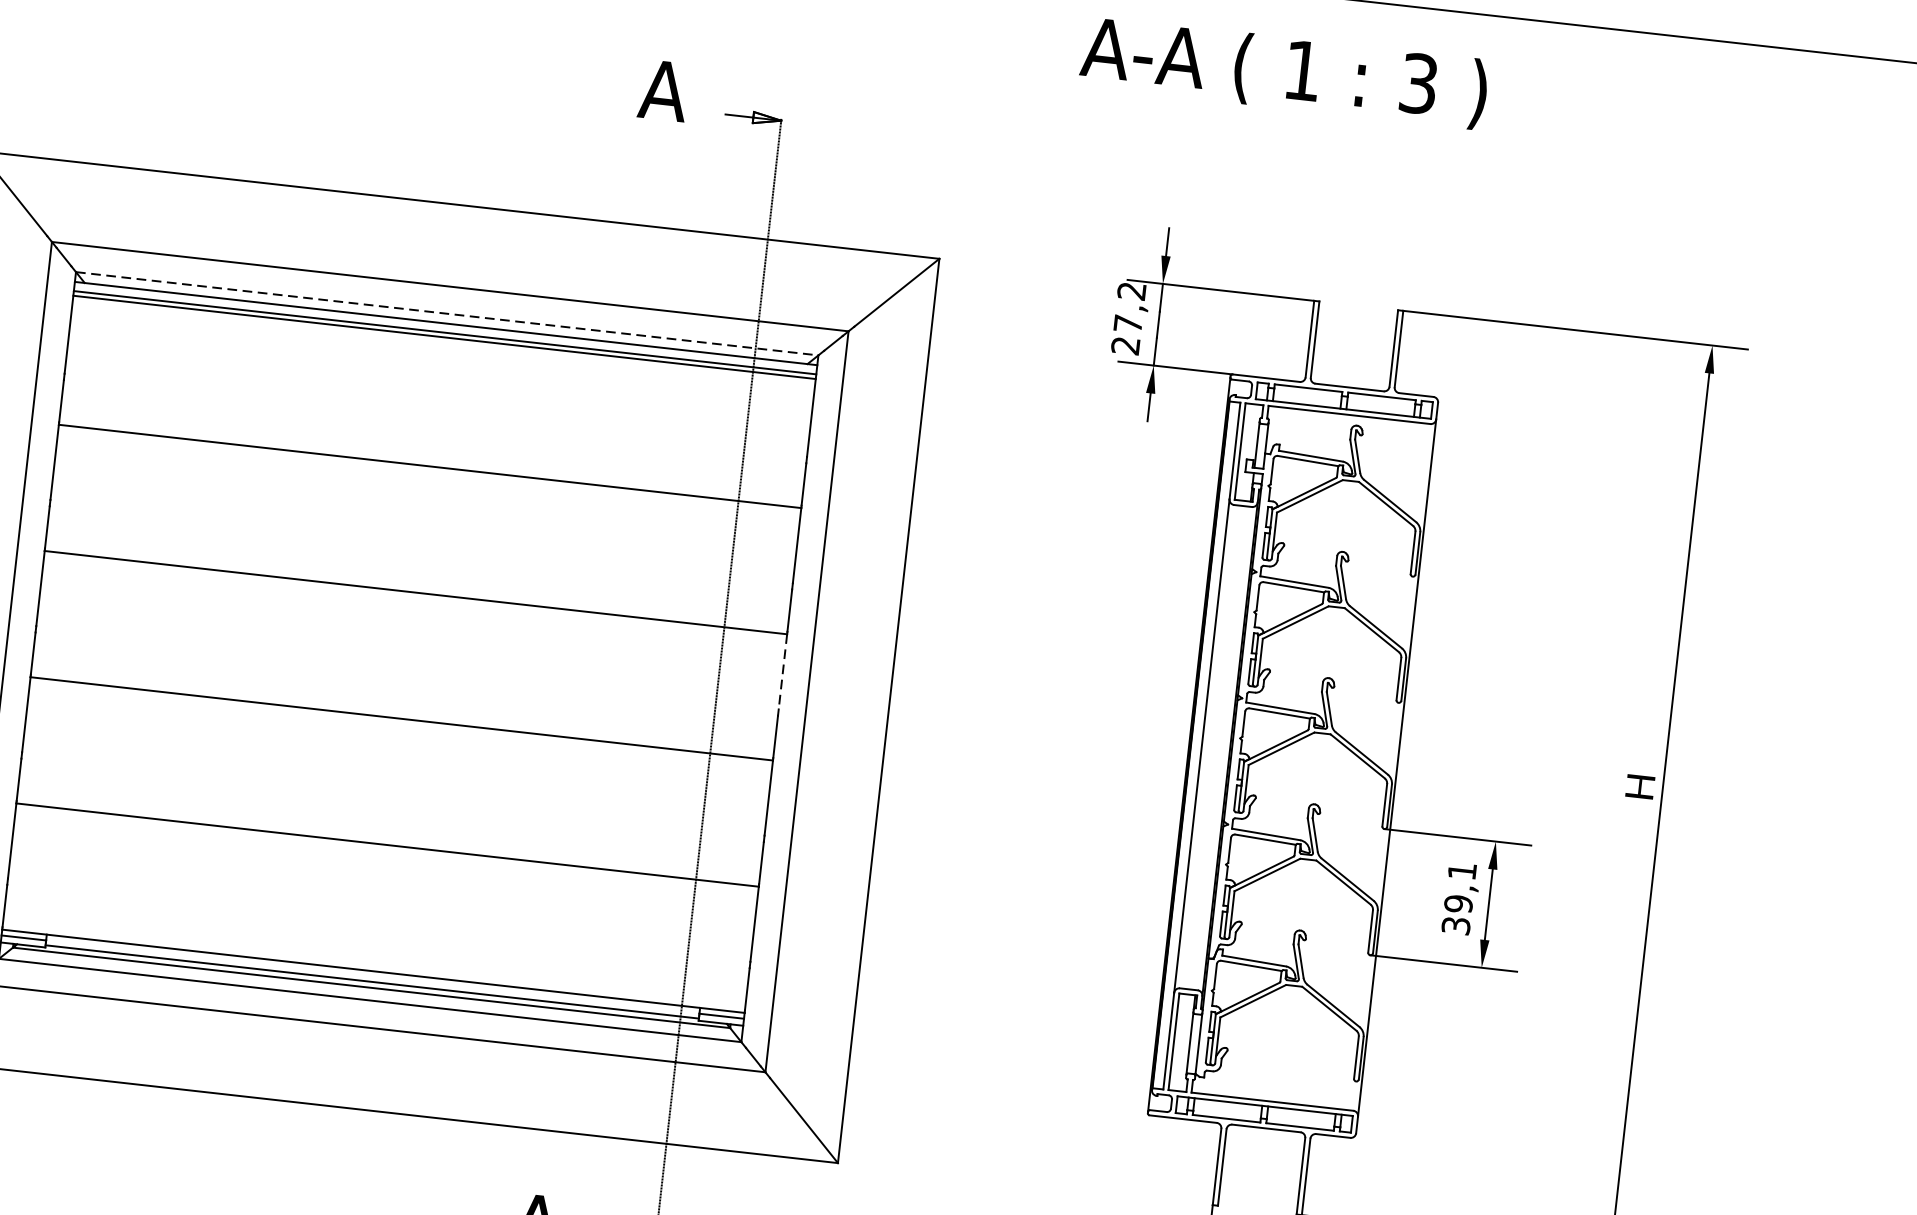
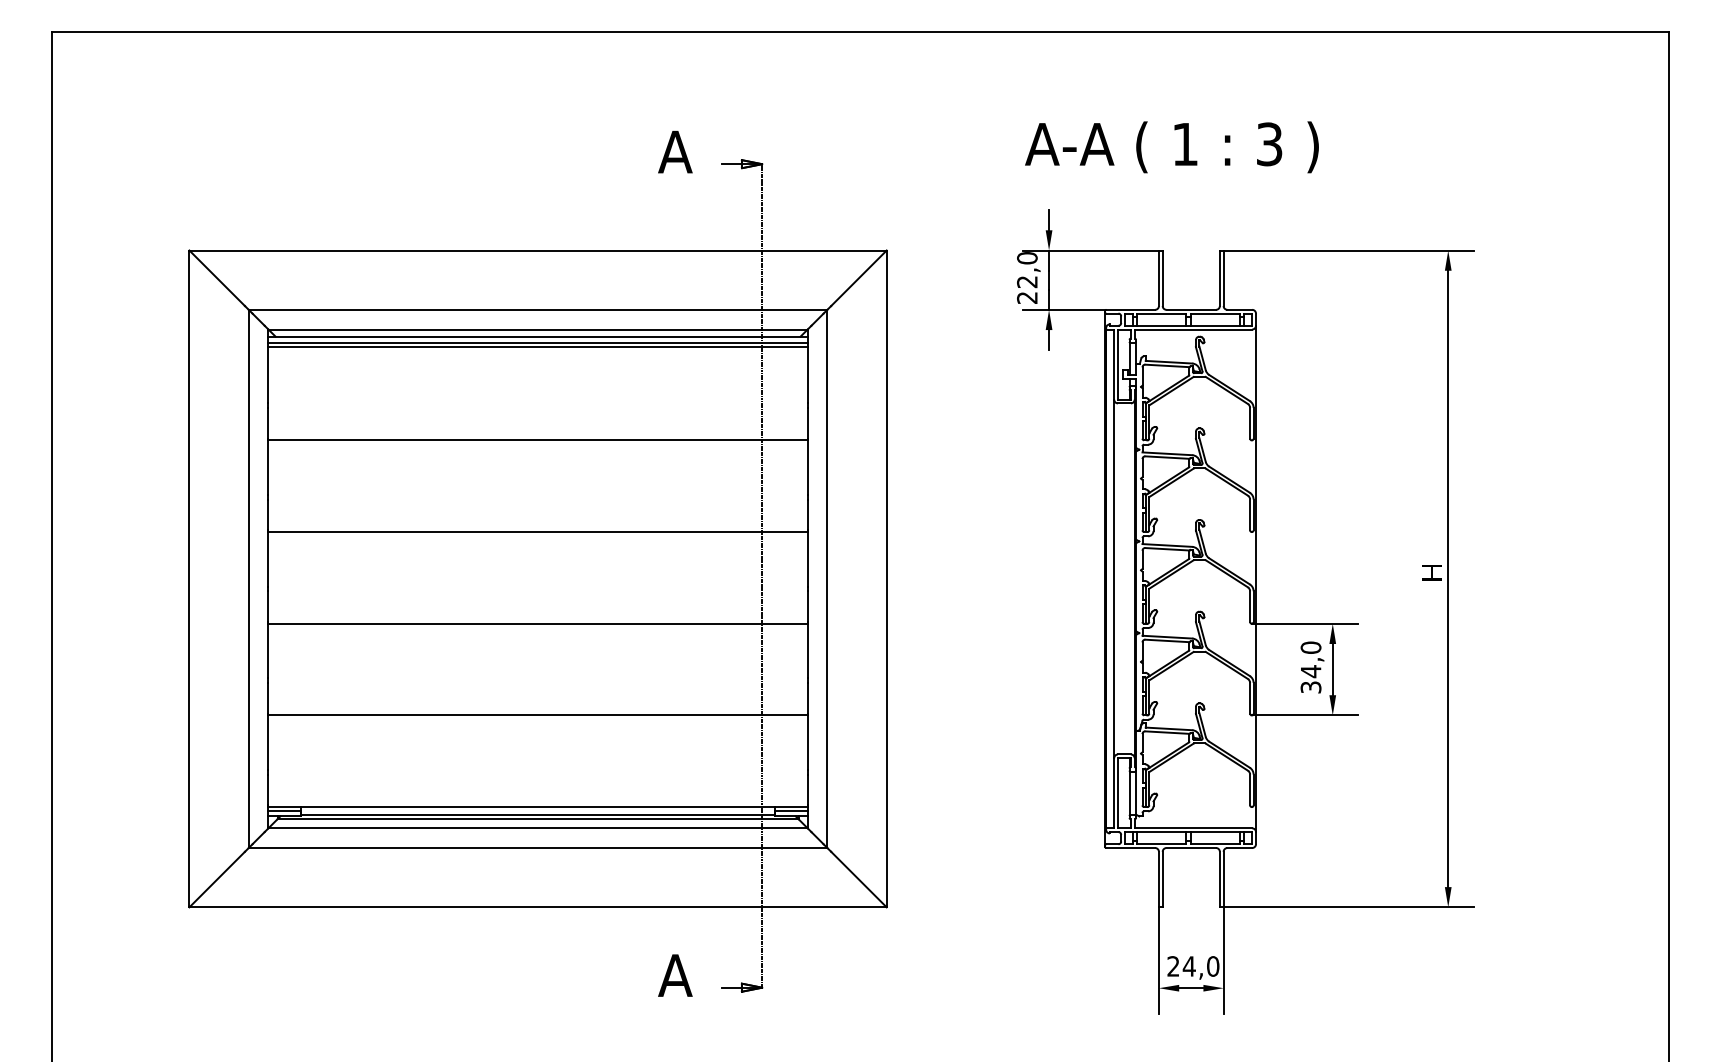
text: (1283, 72) -> (1171, 147), moved
text: (1130, 308) -> (1027, 270), 27,2 -> 22,0
line: (447, 313) -> (538, 329), dashed -> solid
line: (782, 671) -> (807, 559), dashed -> solid
text: (1459, 887) -> (1310, 659), 39,1 -> 34,0

